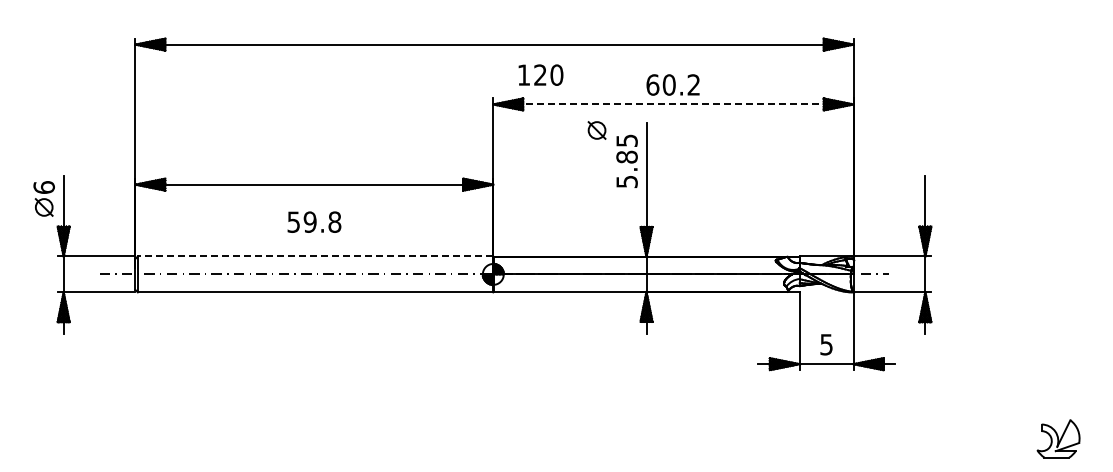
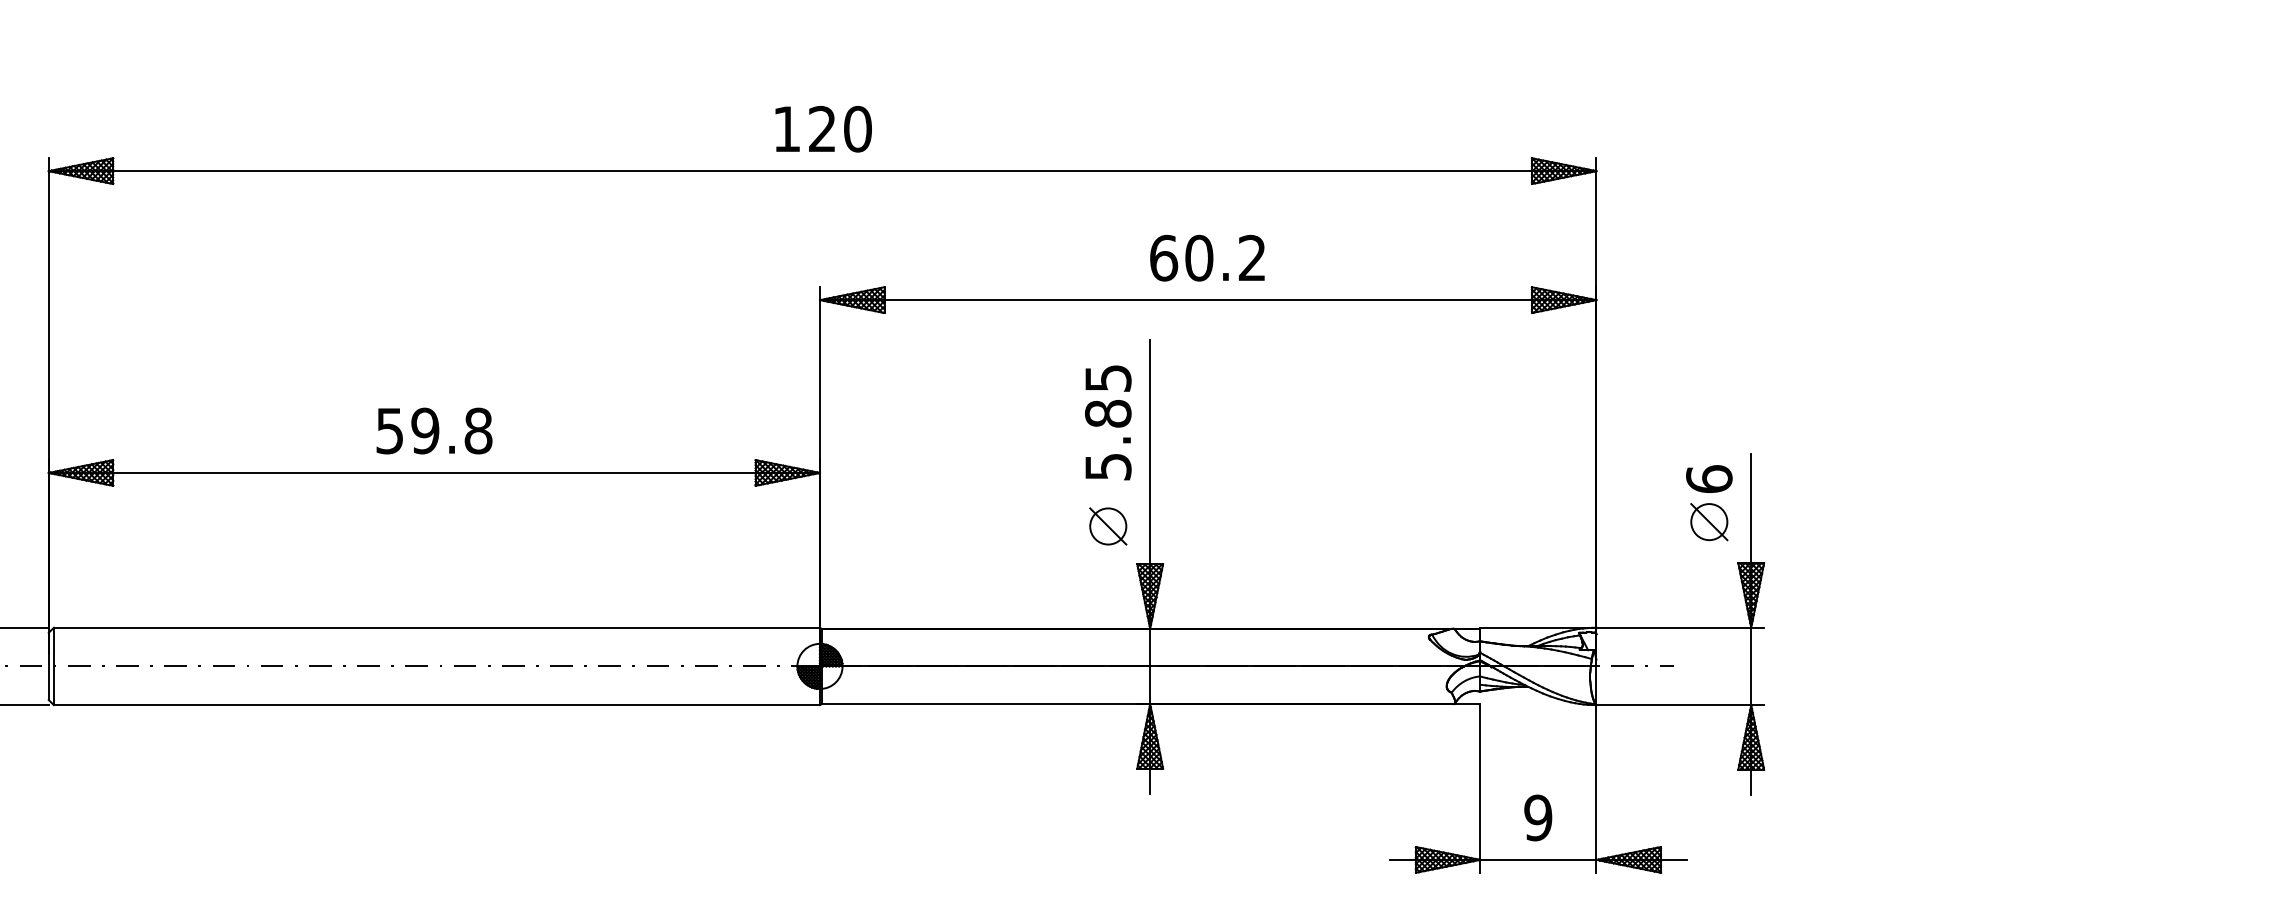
text: (540, 74) -> (822, 127), moved
line: (673, 104) -> (1208, 300), dashed -> solid
part: (596, 130) -> (1107, 526), moved
part: (905, 198) -> (1708, 502), added
text: (314, 221) -> (434, 429), moved
line: (315, 256) -> (436, 627), dashed -> solid
text: (826, 344) -> (1538, 817), 5 -> 9

